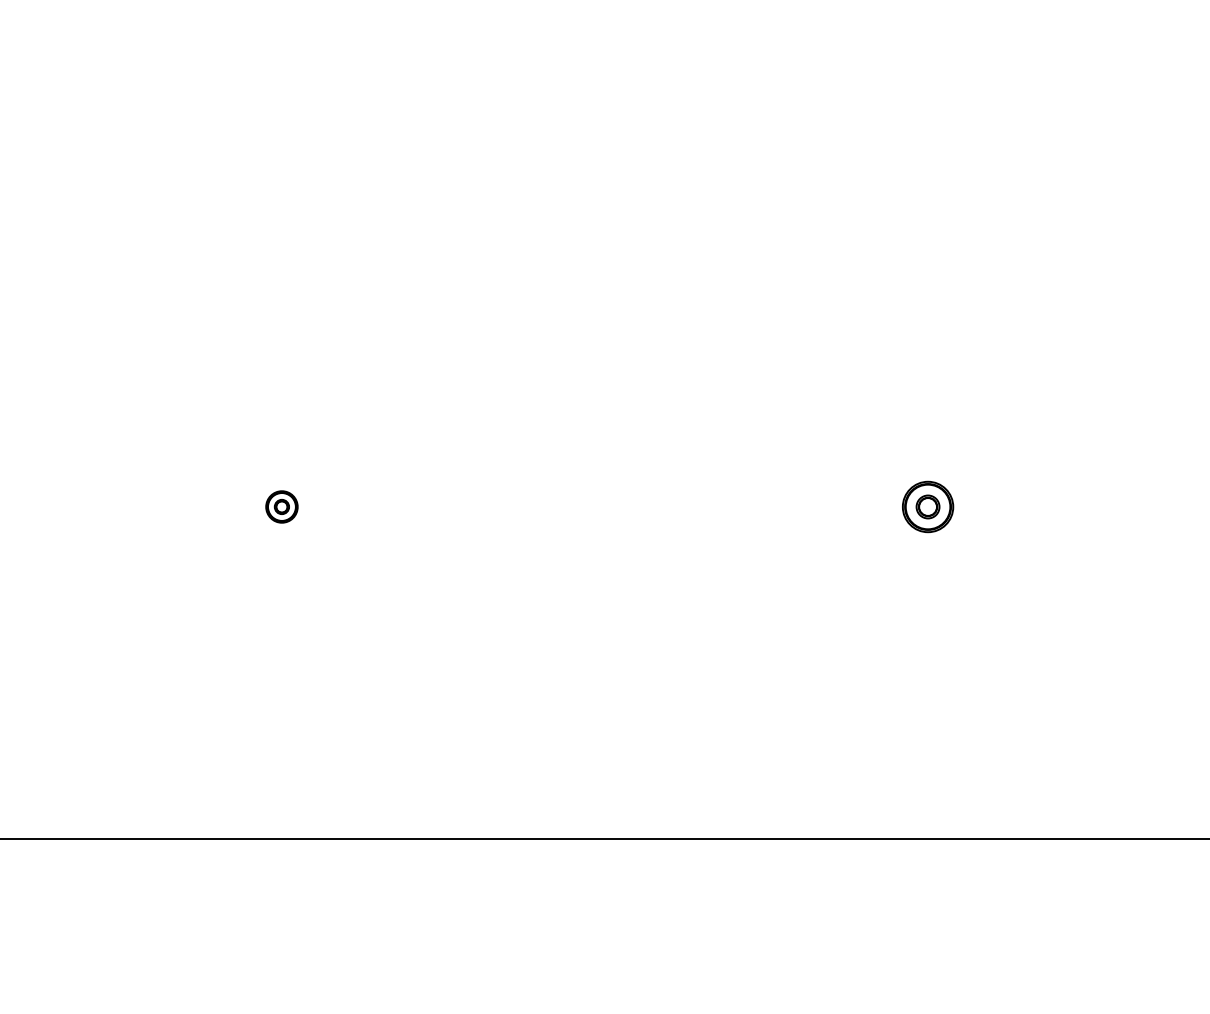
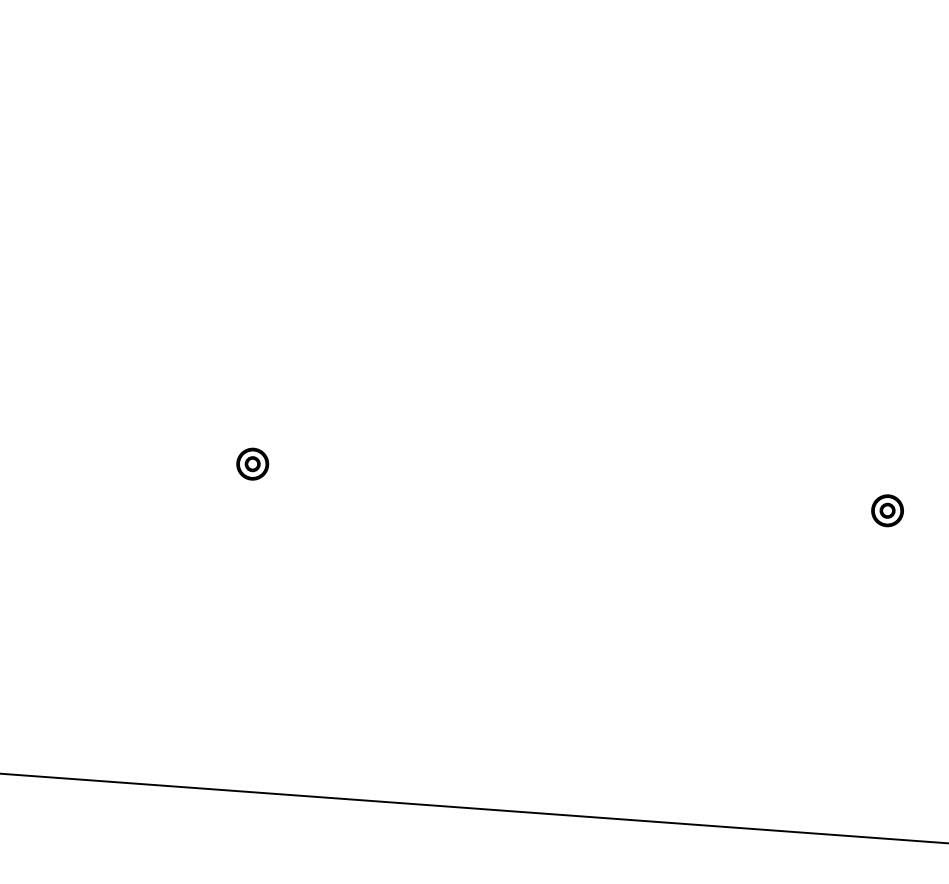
part: (927, 506) -> (887, 510), size x0.62

